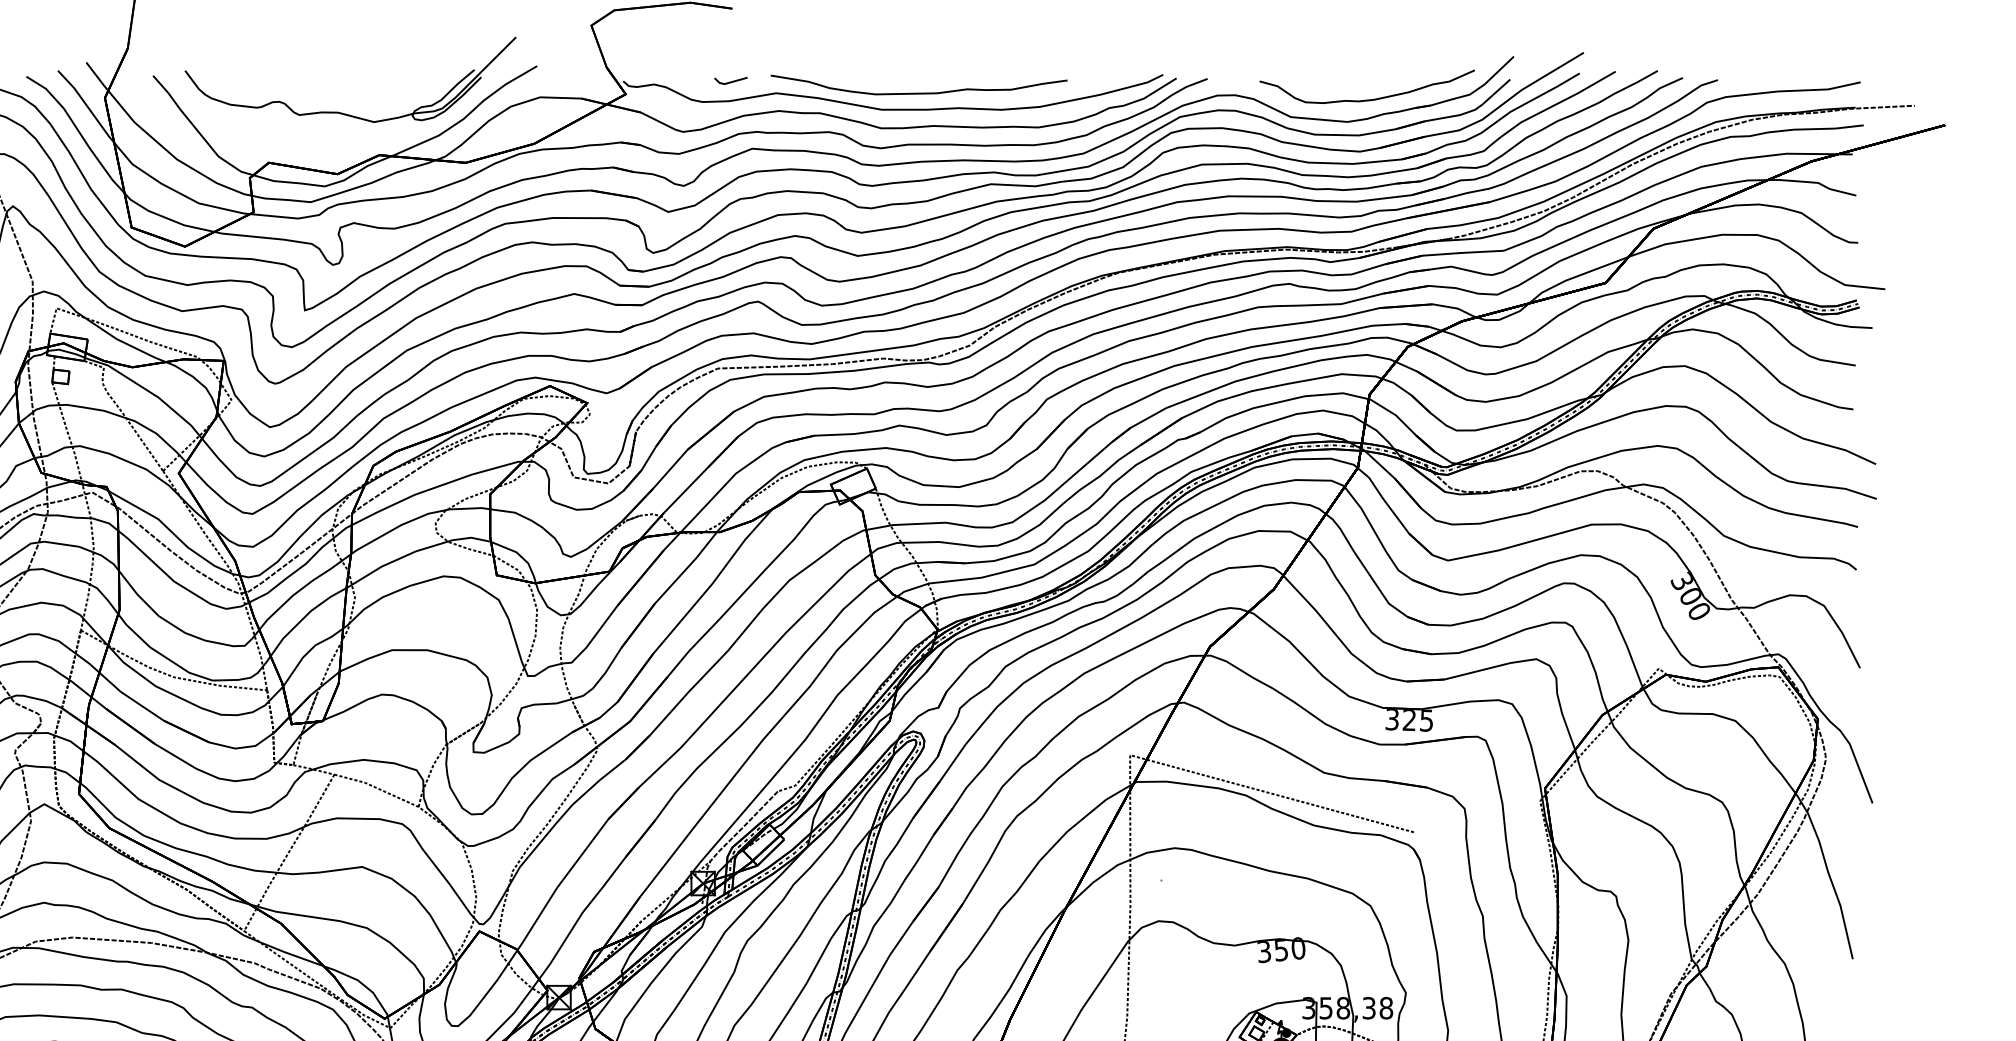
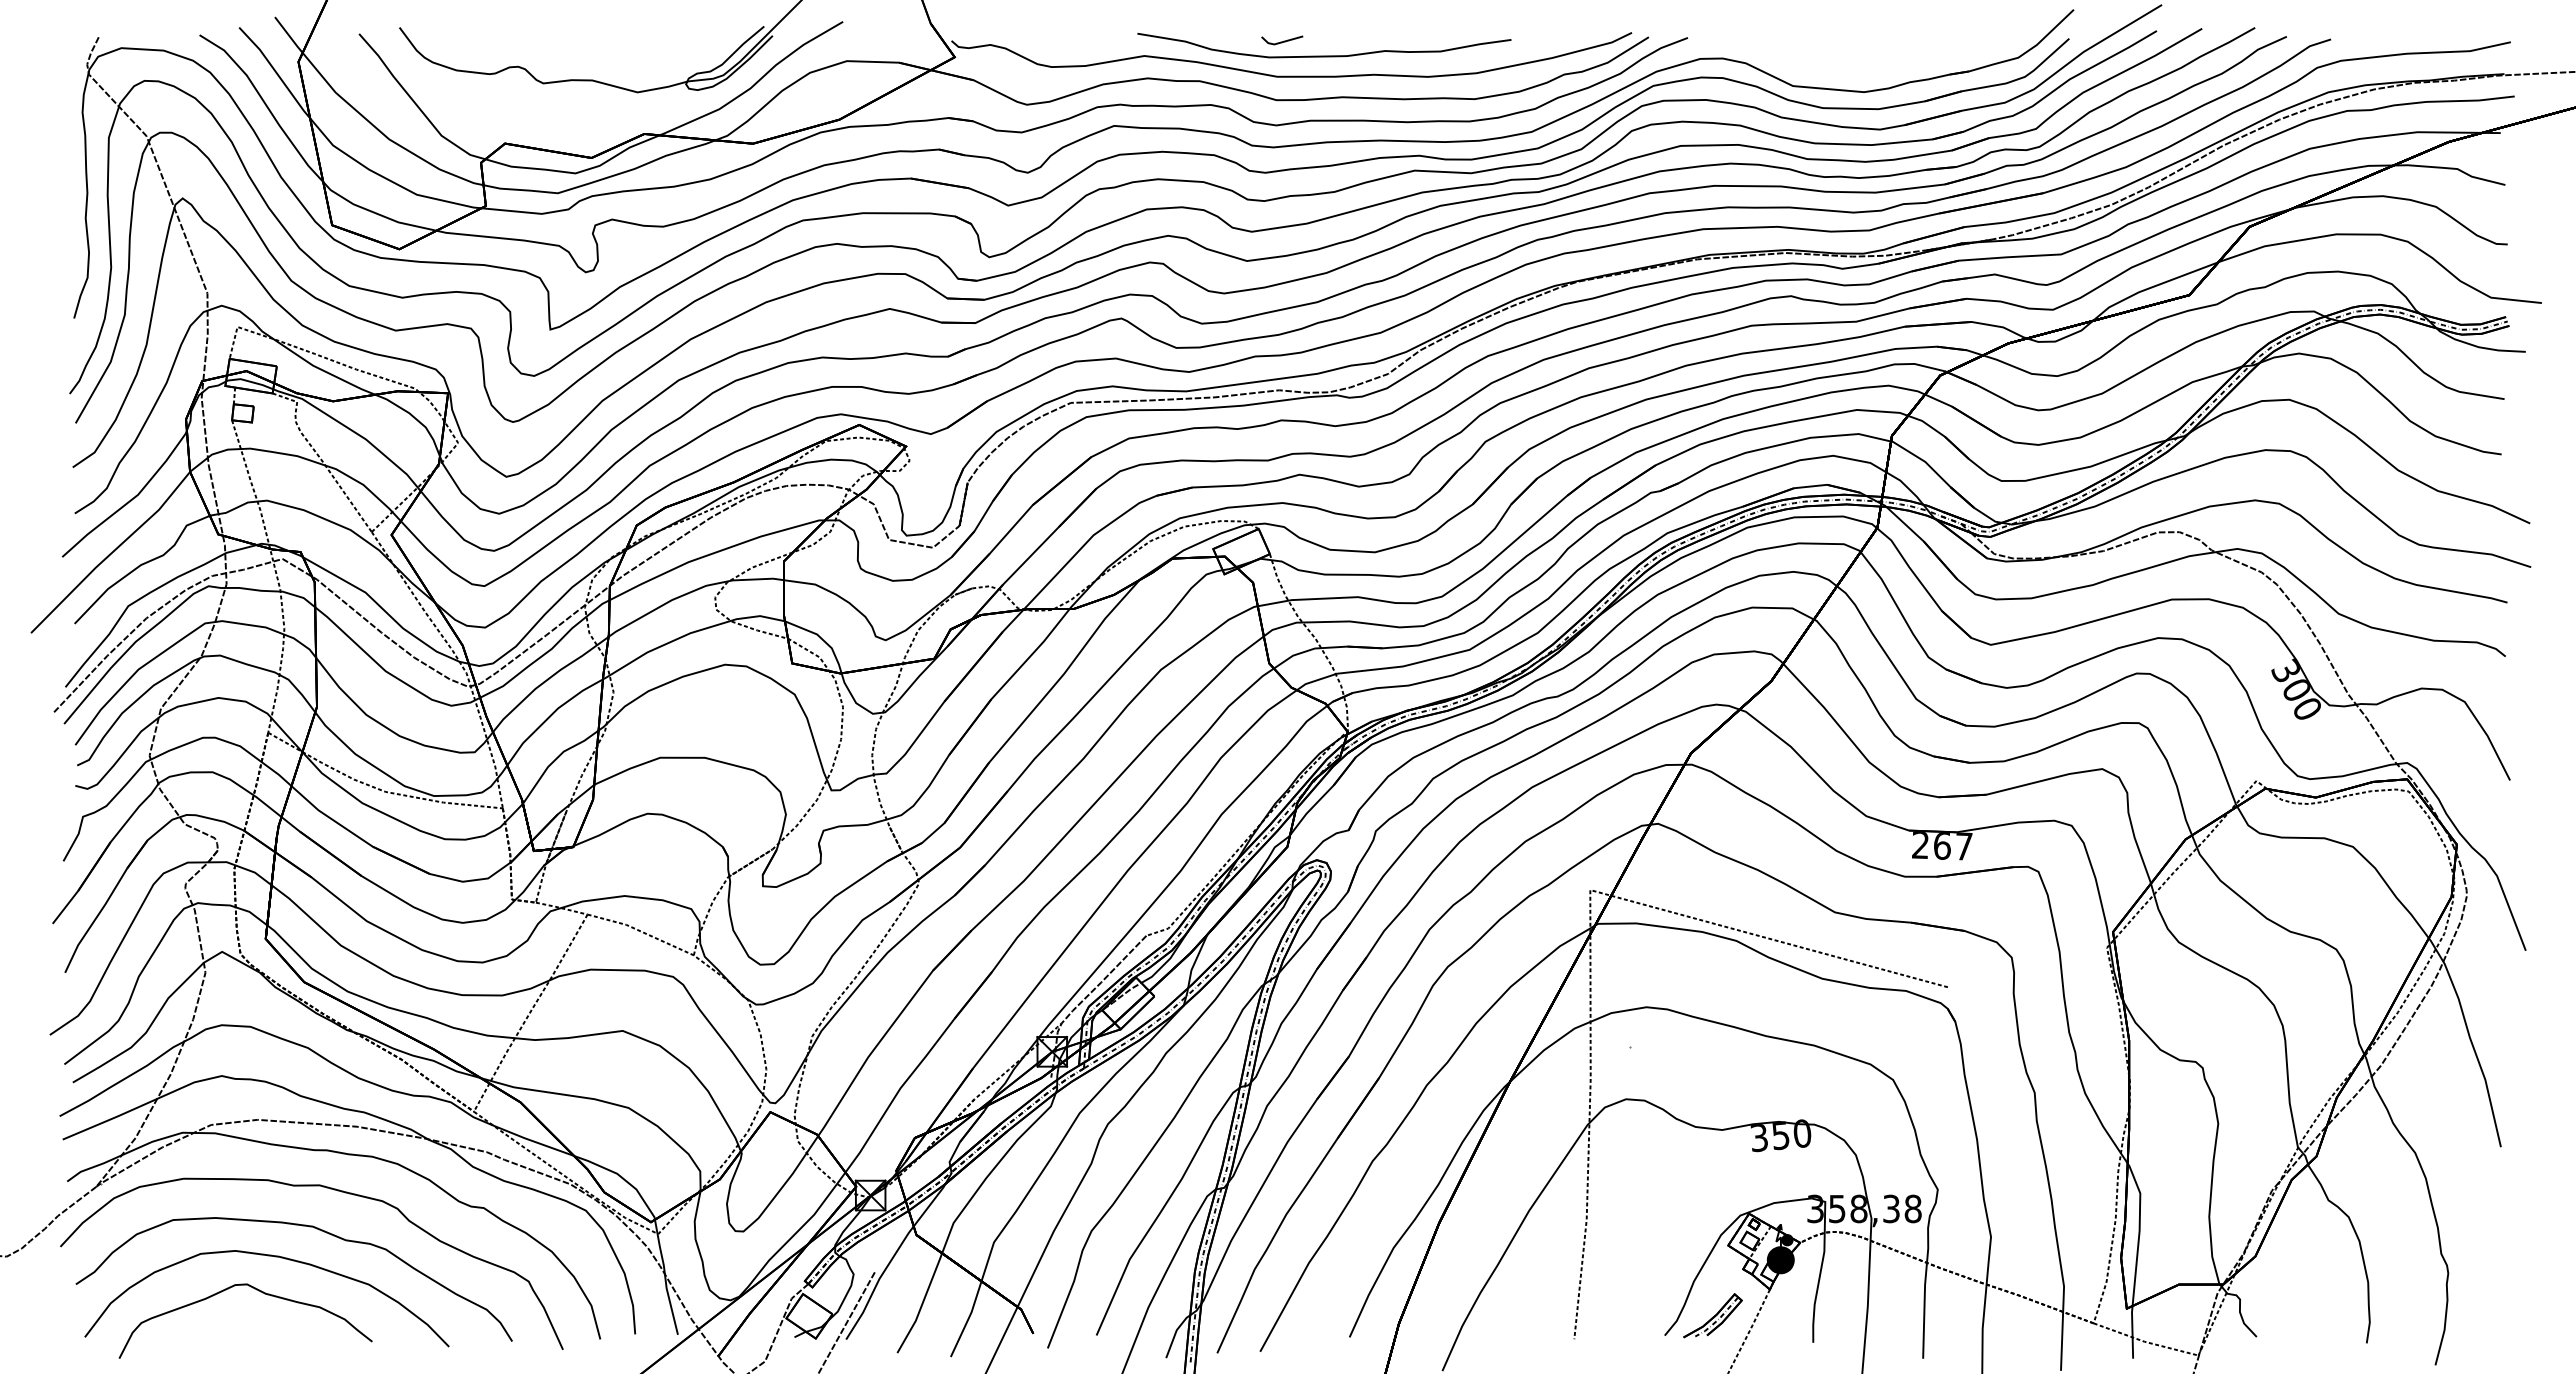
line: (731, 81) -> (1282, 41), moved
curve: (1369, 99) -> (1892, 63), removed
text: (1409, 720) -> (1942, 846), 325 -> 267

